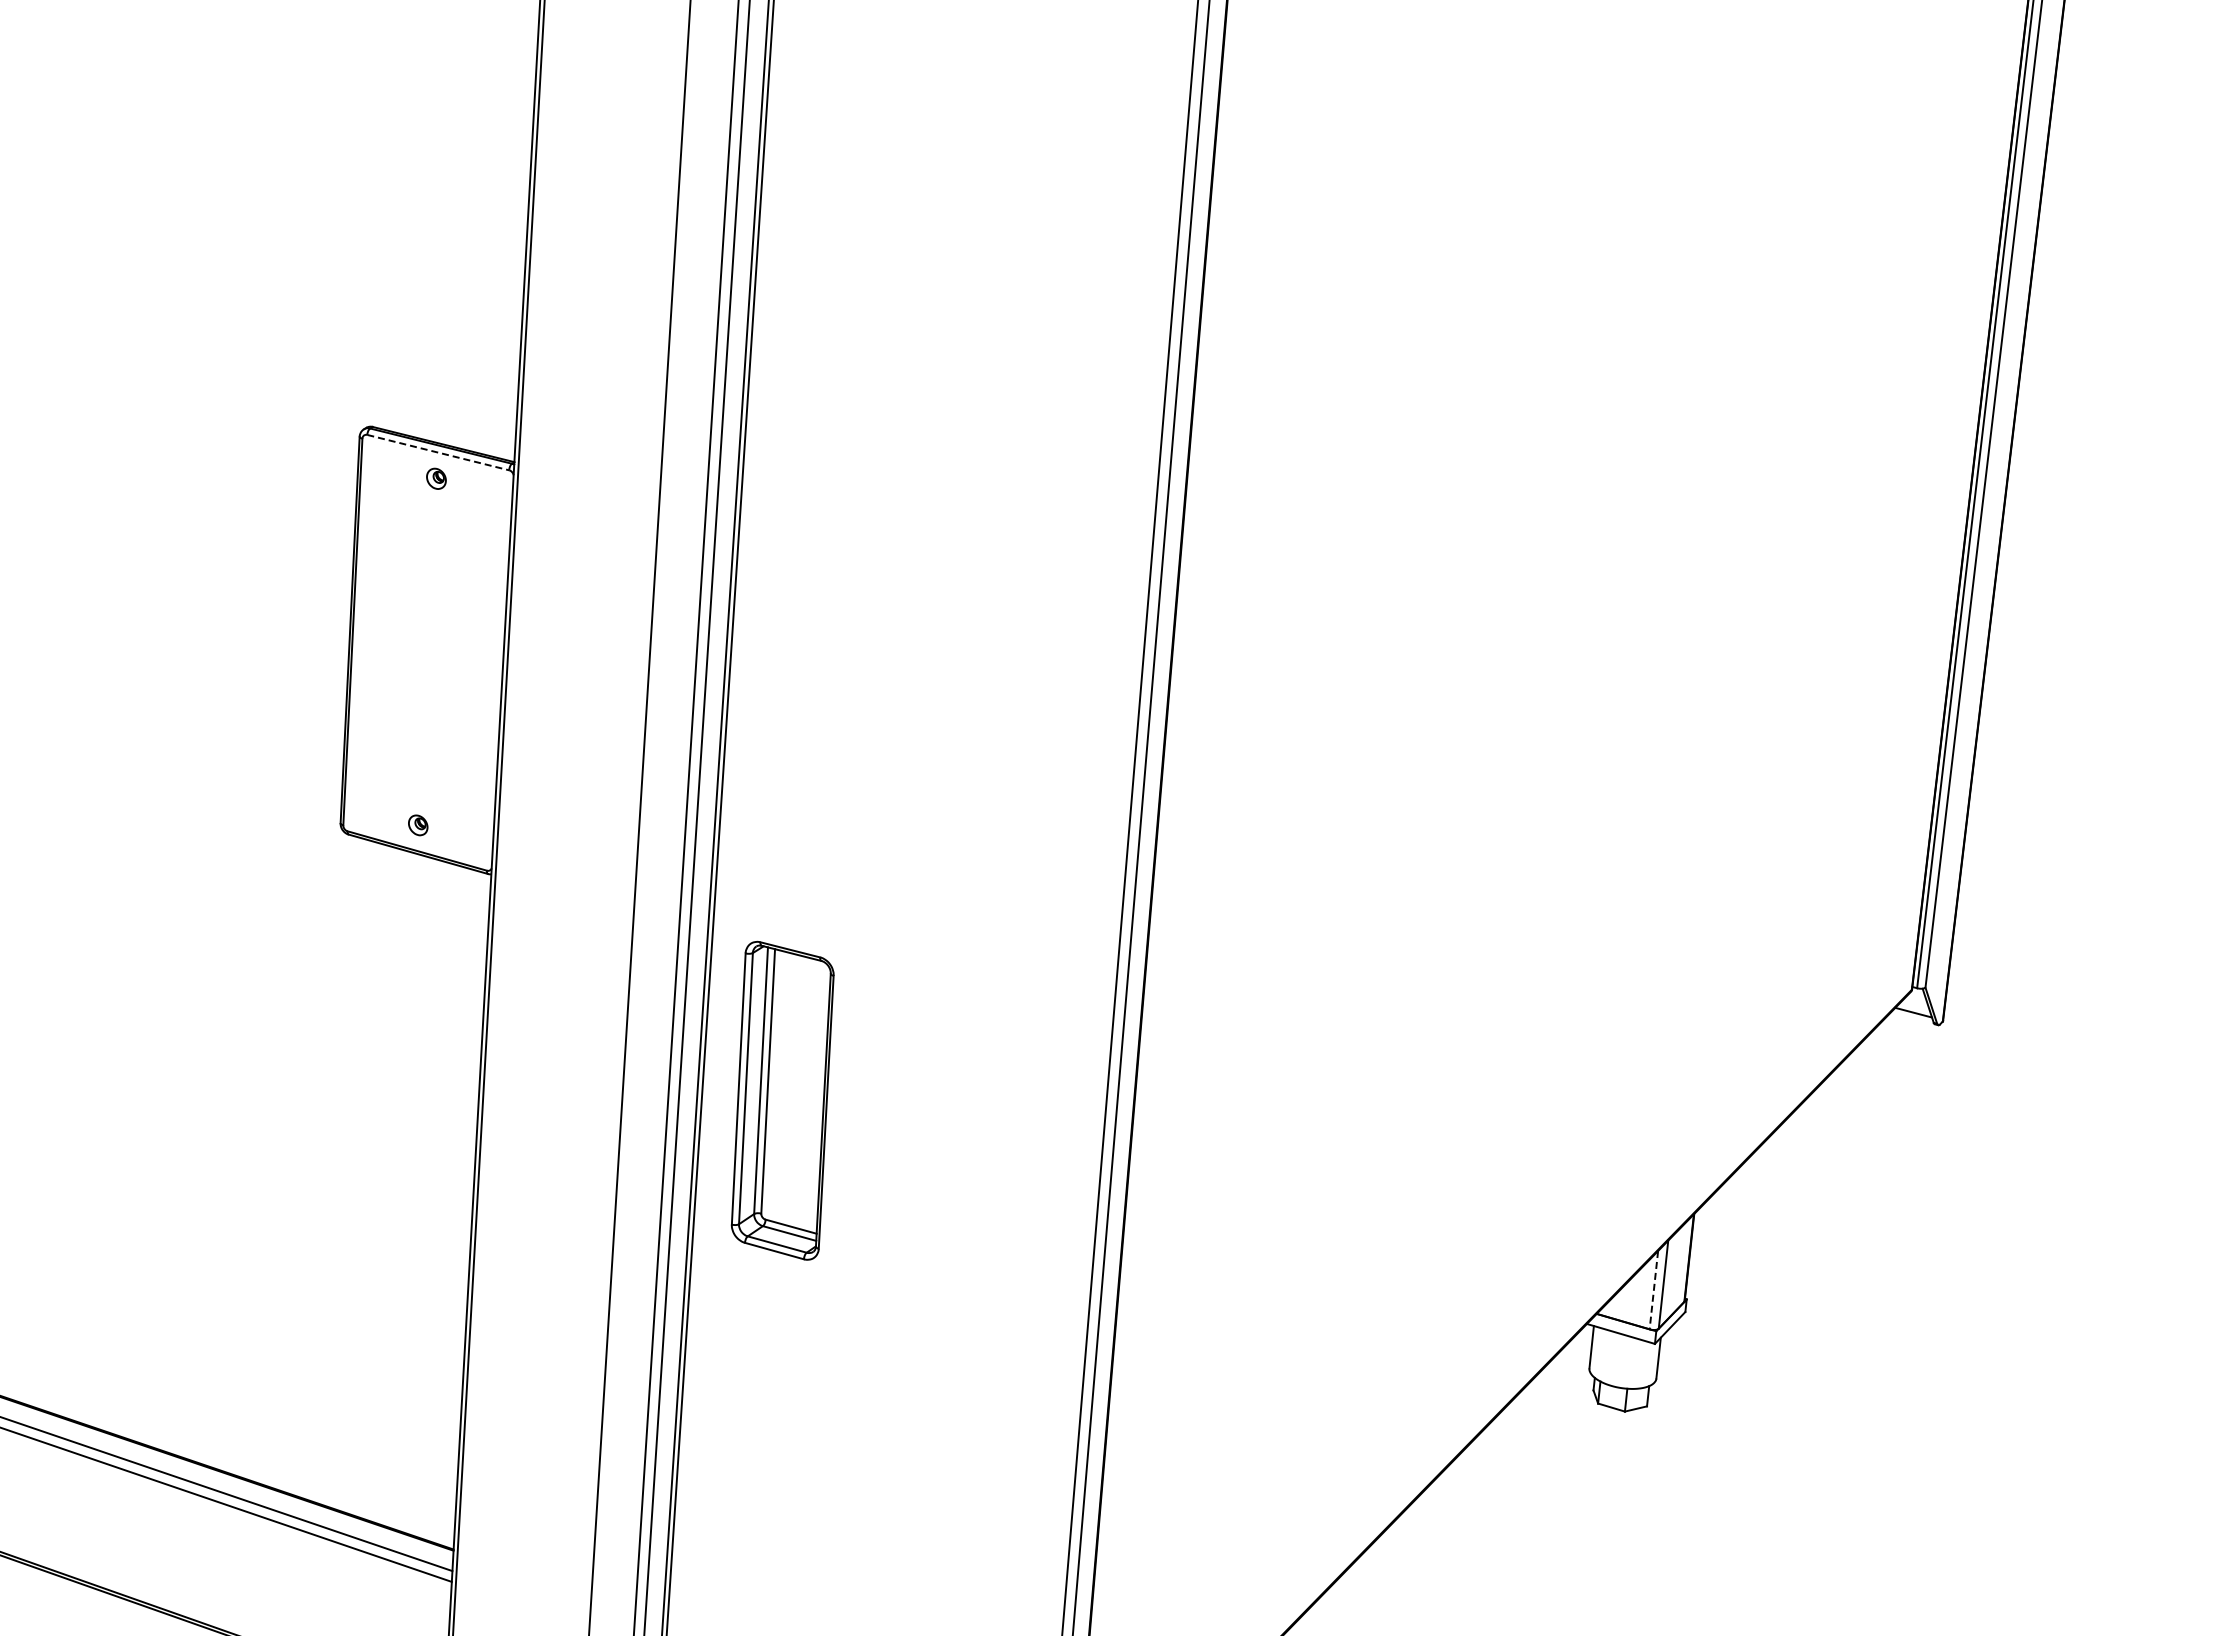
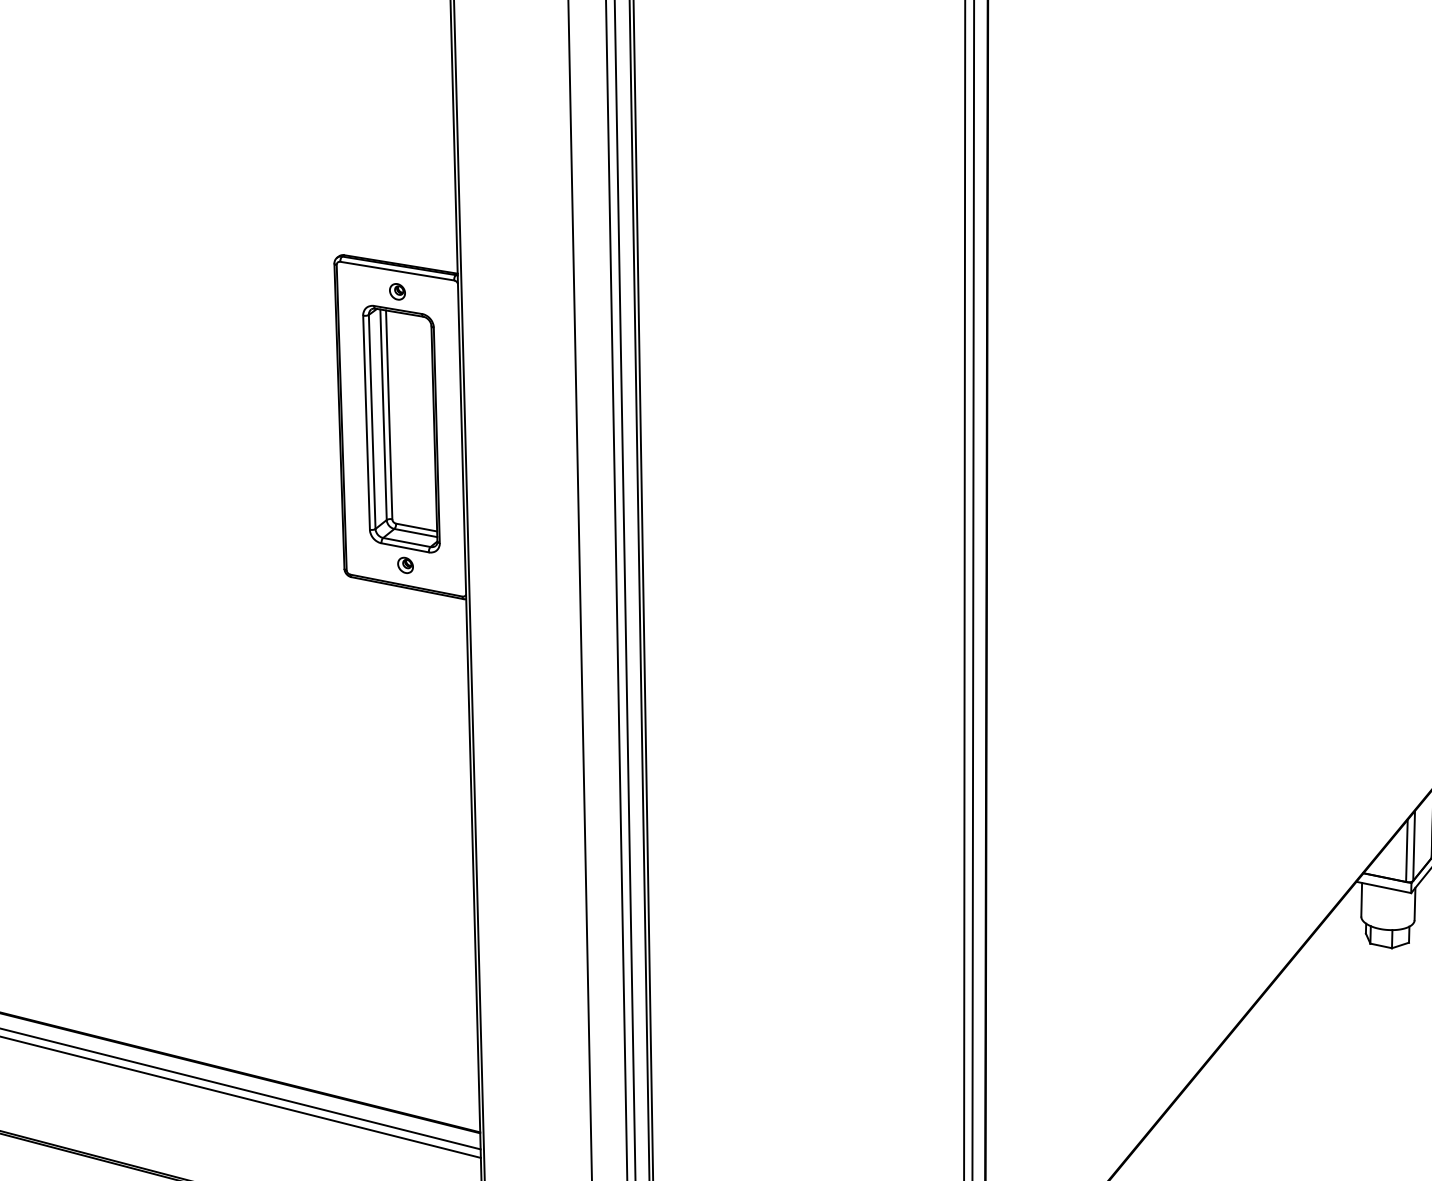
line: (438, 452) -> (397, 271), dashed -> solid
part: (782, 1100) -> (401, 428), moved
line: (1653, 1290) -> (1406, 851), dashed -> solid

